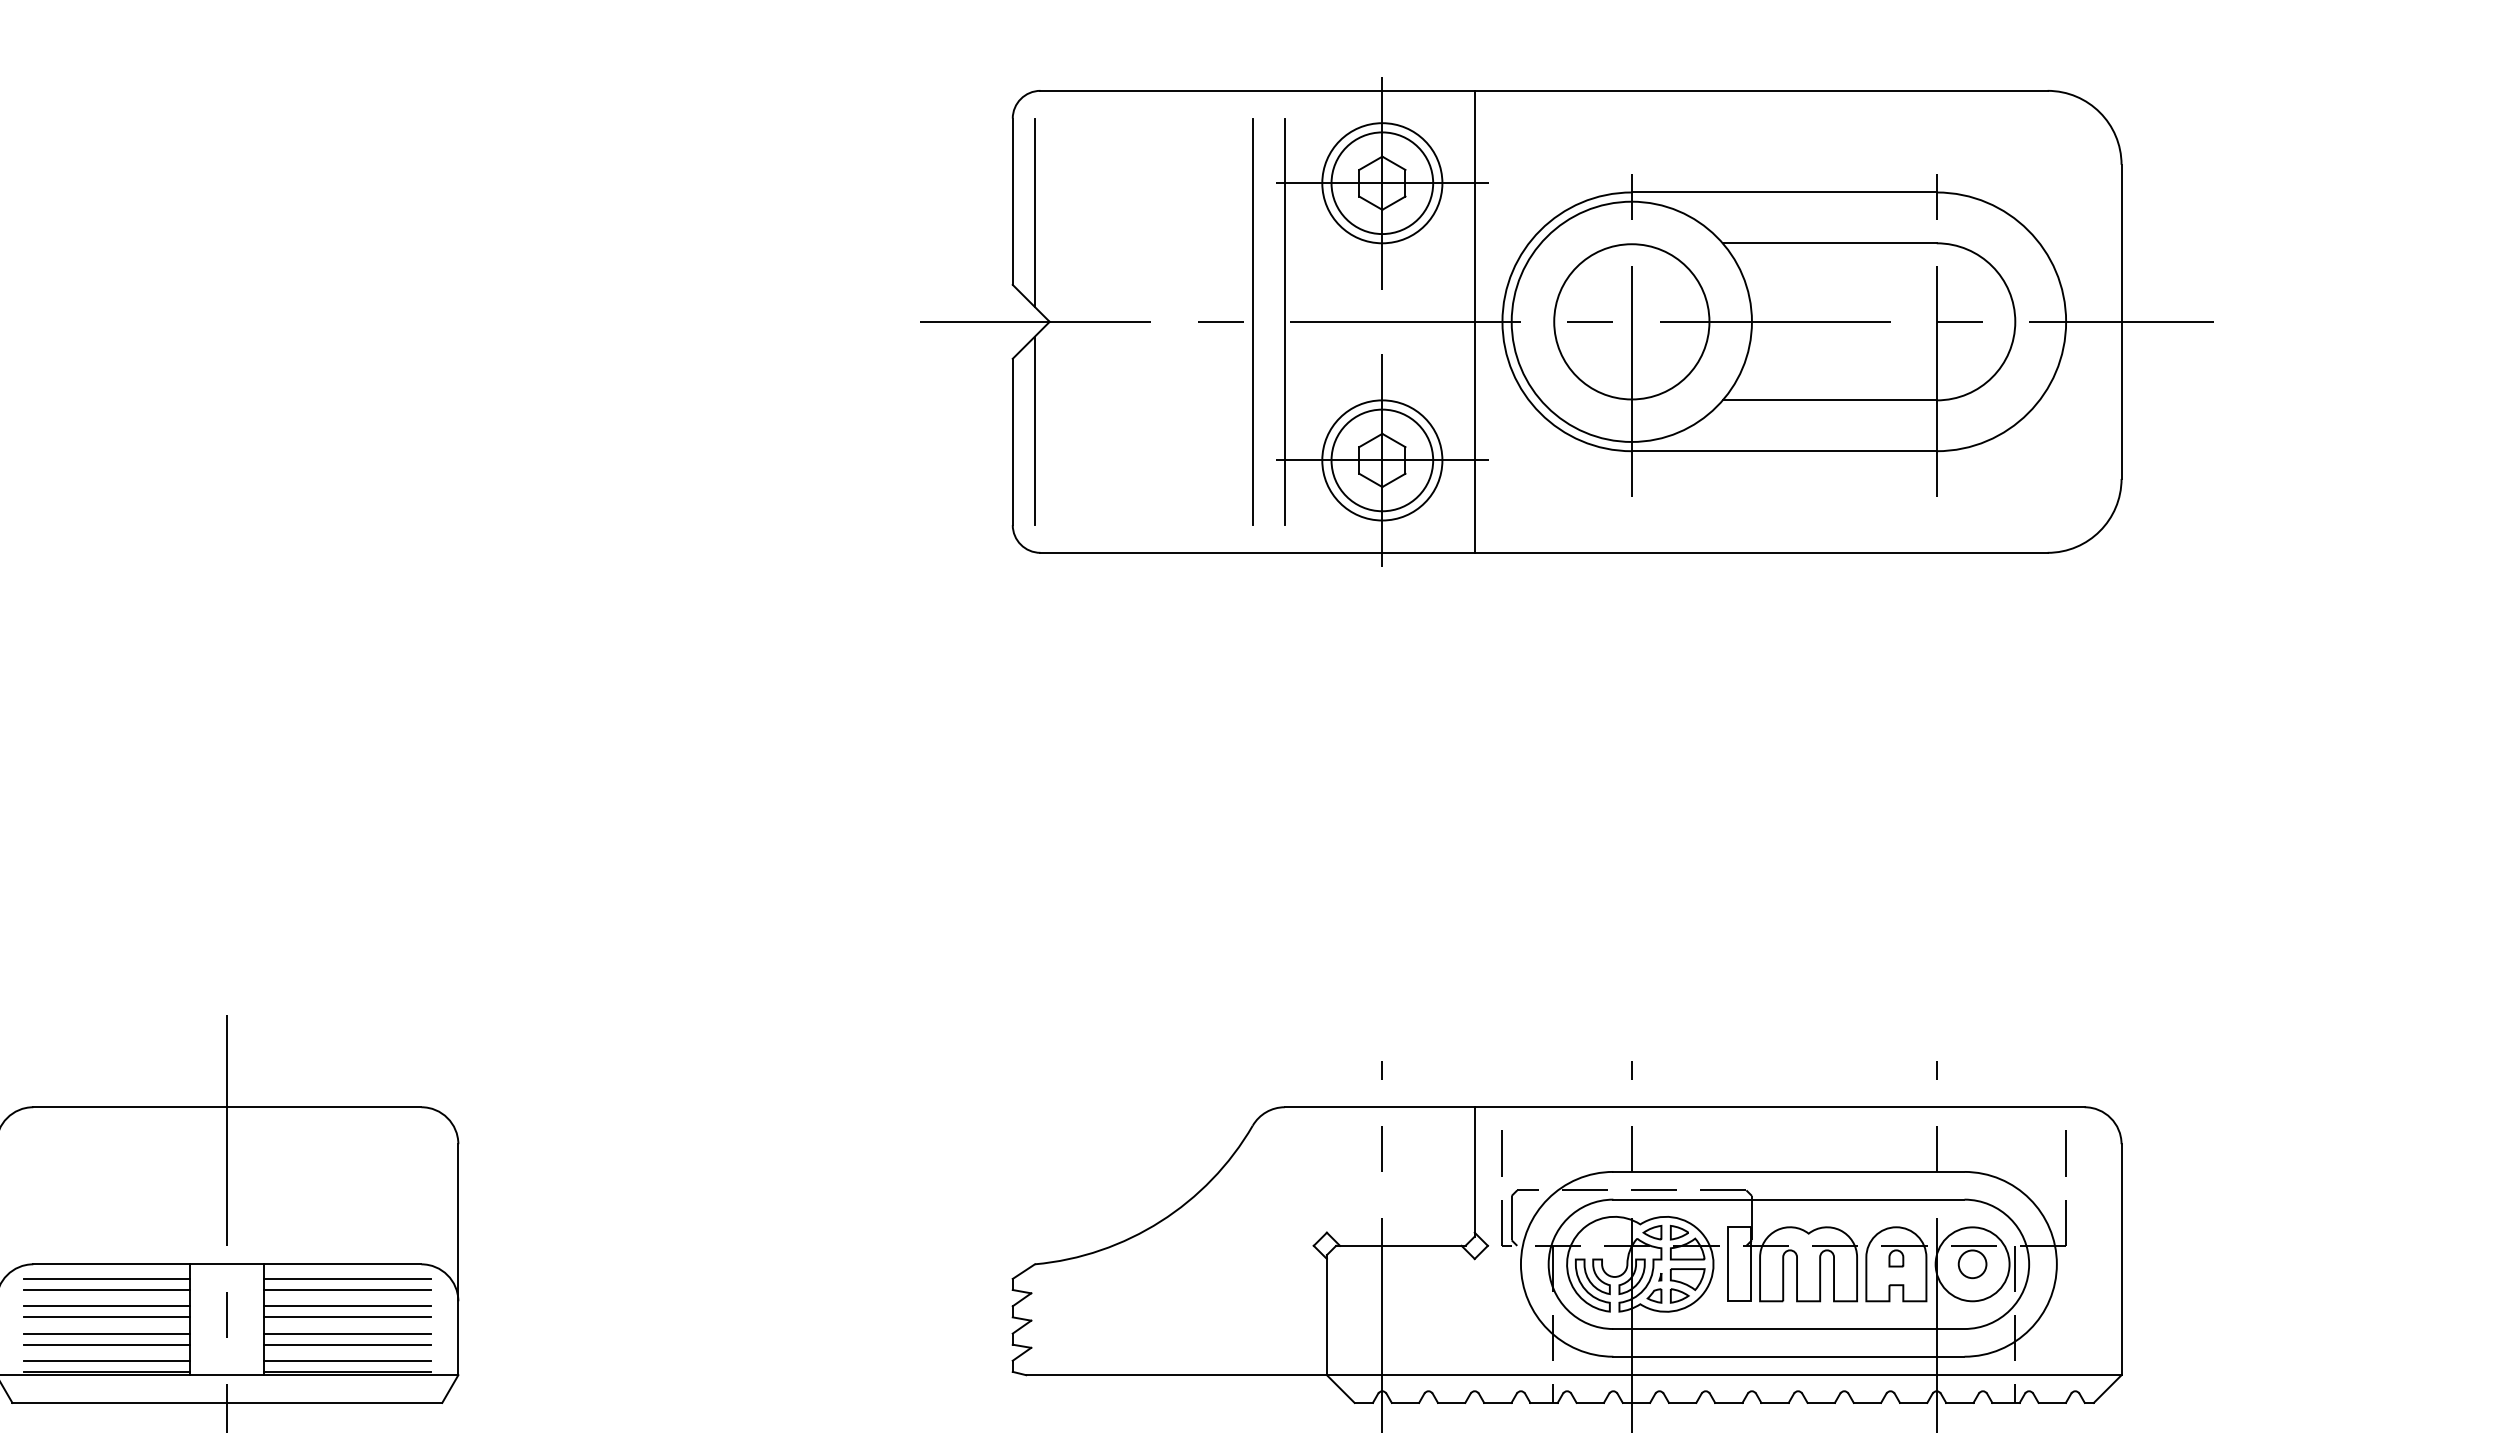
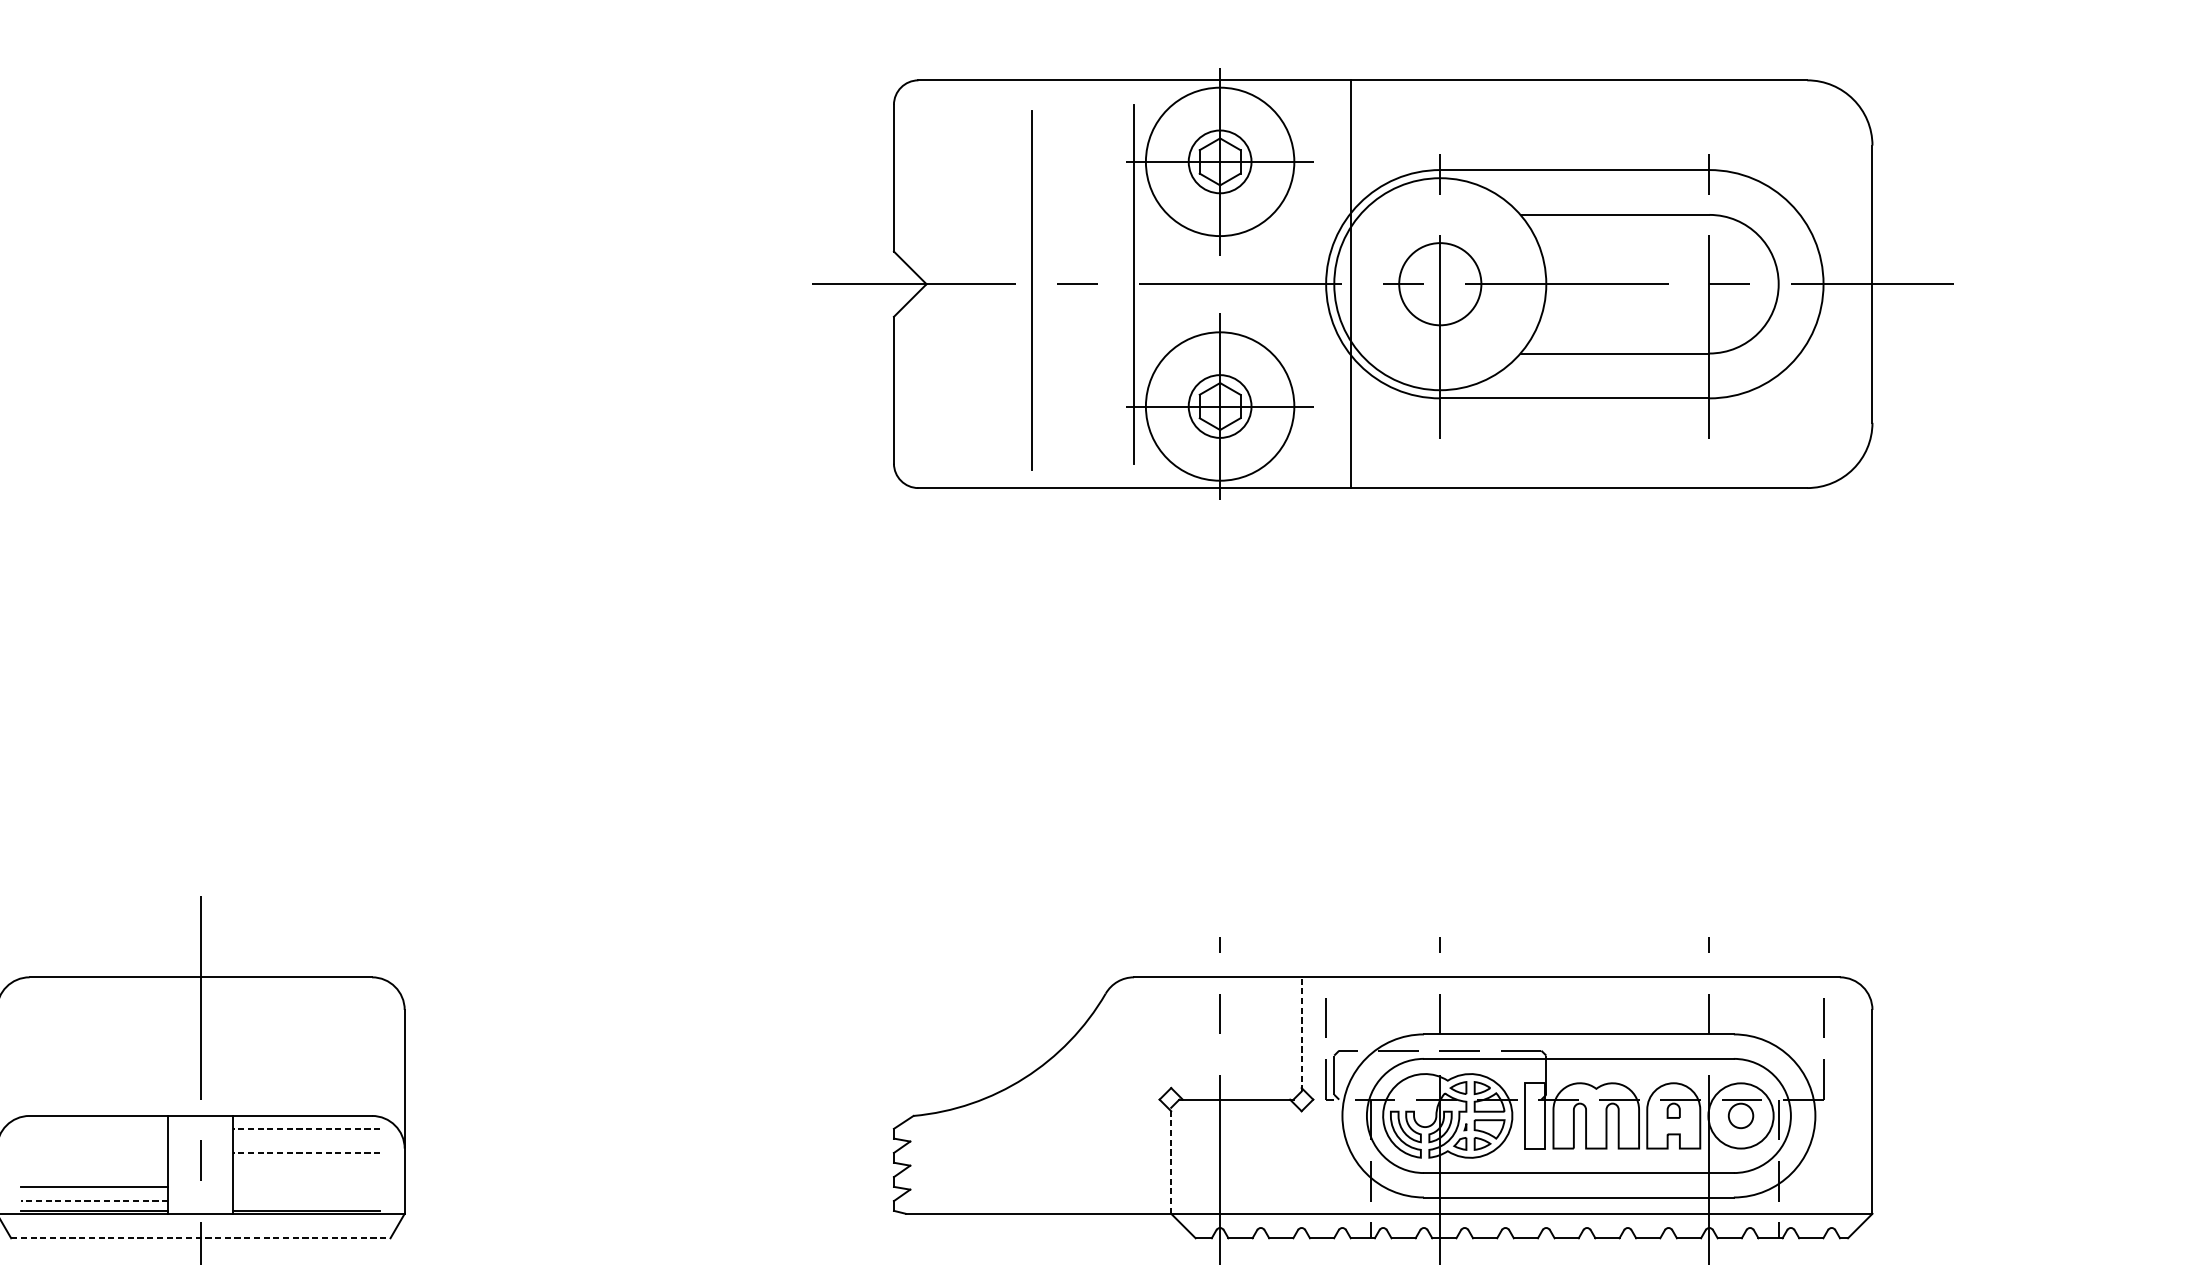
circle: (1382, 183) -> (1220, 162), size x0.7
circle: (1382, 183) -> (1220, 162), size x1.4
line: (1034, 212) -> (913, 187), removed
line: (1252, 321) -> (1031, 290), moved
line: (1474, 321) -> (1350, 283), moved
circle: (1631, 321) -> (1439, 283), size x0.6
line: (1034, 430) -> (913, 380), removed
circle: (1382, 460) -> (1220, 406), size x0.7
circle: (1382, 460) -> (1220, 406), size x1.4
line: (1474, 1171) -> (1301, 1034), solid -> dashed
line: (107, 1278) -> (95, 1128), removed
line: (346, 1278) -> (305, 1128), solid -> dashed
line: (107, 1290) -> (95, 1139), removed
line: (347, 1290) -> (306, 1139), removed
line: (107, 1306) -> (95, 1153), removed
line: (346, 1306) -> (305, 1153), solid -> dashed
line: (1326, 1314) -> (1170, 1160), solid -> dashed
line: (107, 1317) -> (95, 1162), removed
line: (347, 1317) -> (306, 1162), removed
line: (107, 1333) -> (95, 1177), removed
line: (347, 1333) -> (306, 1177), removed
line: (347, 1344) -> (306, 1186), removed
line: (106, 1360) -> (94, 1200), solid -> dashed
line: (347, 1360) -> (306, 1200), removed
line: (227, 1402) -> (200, 1237), solid -> dashed

